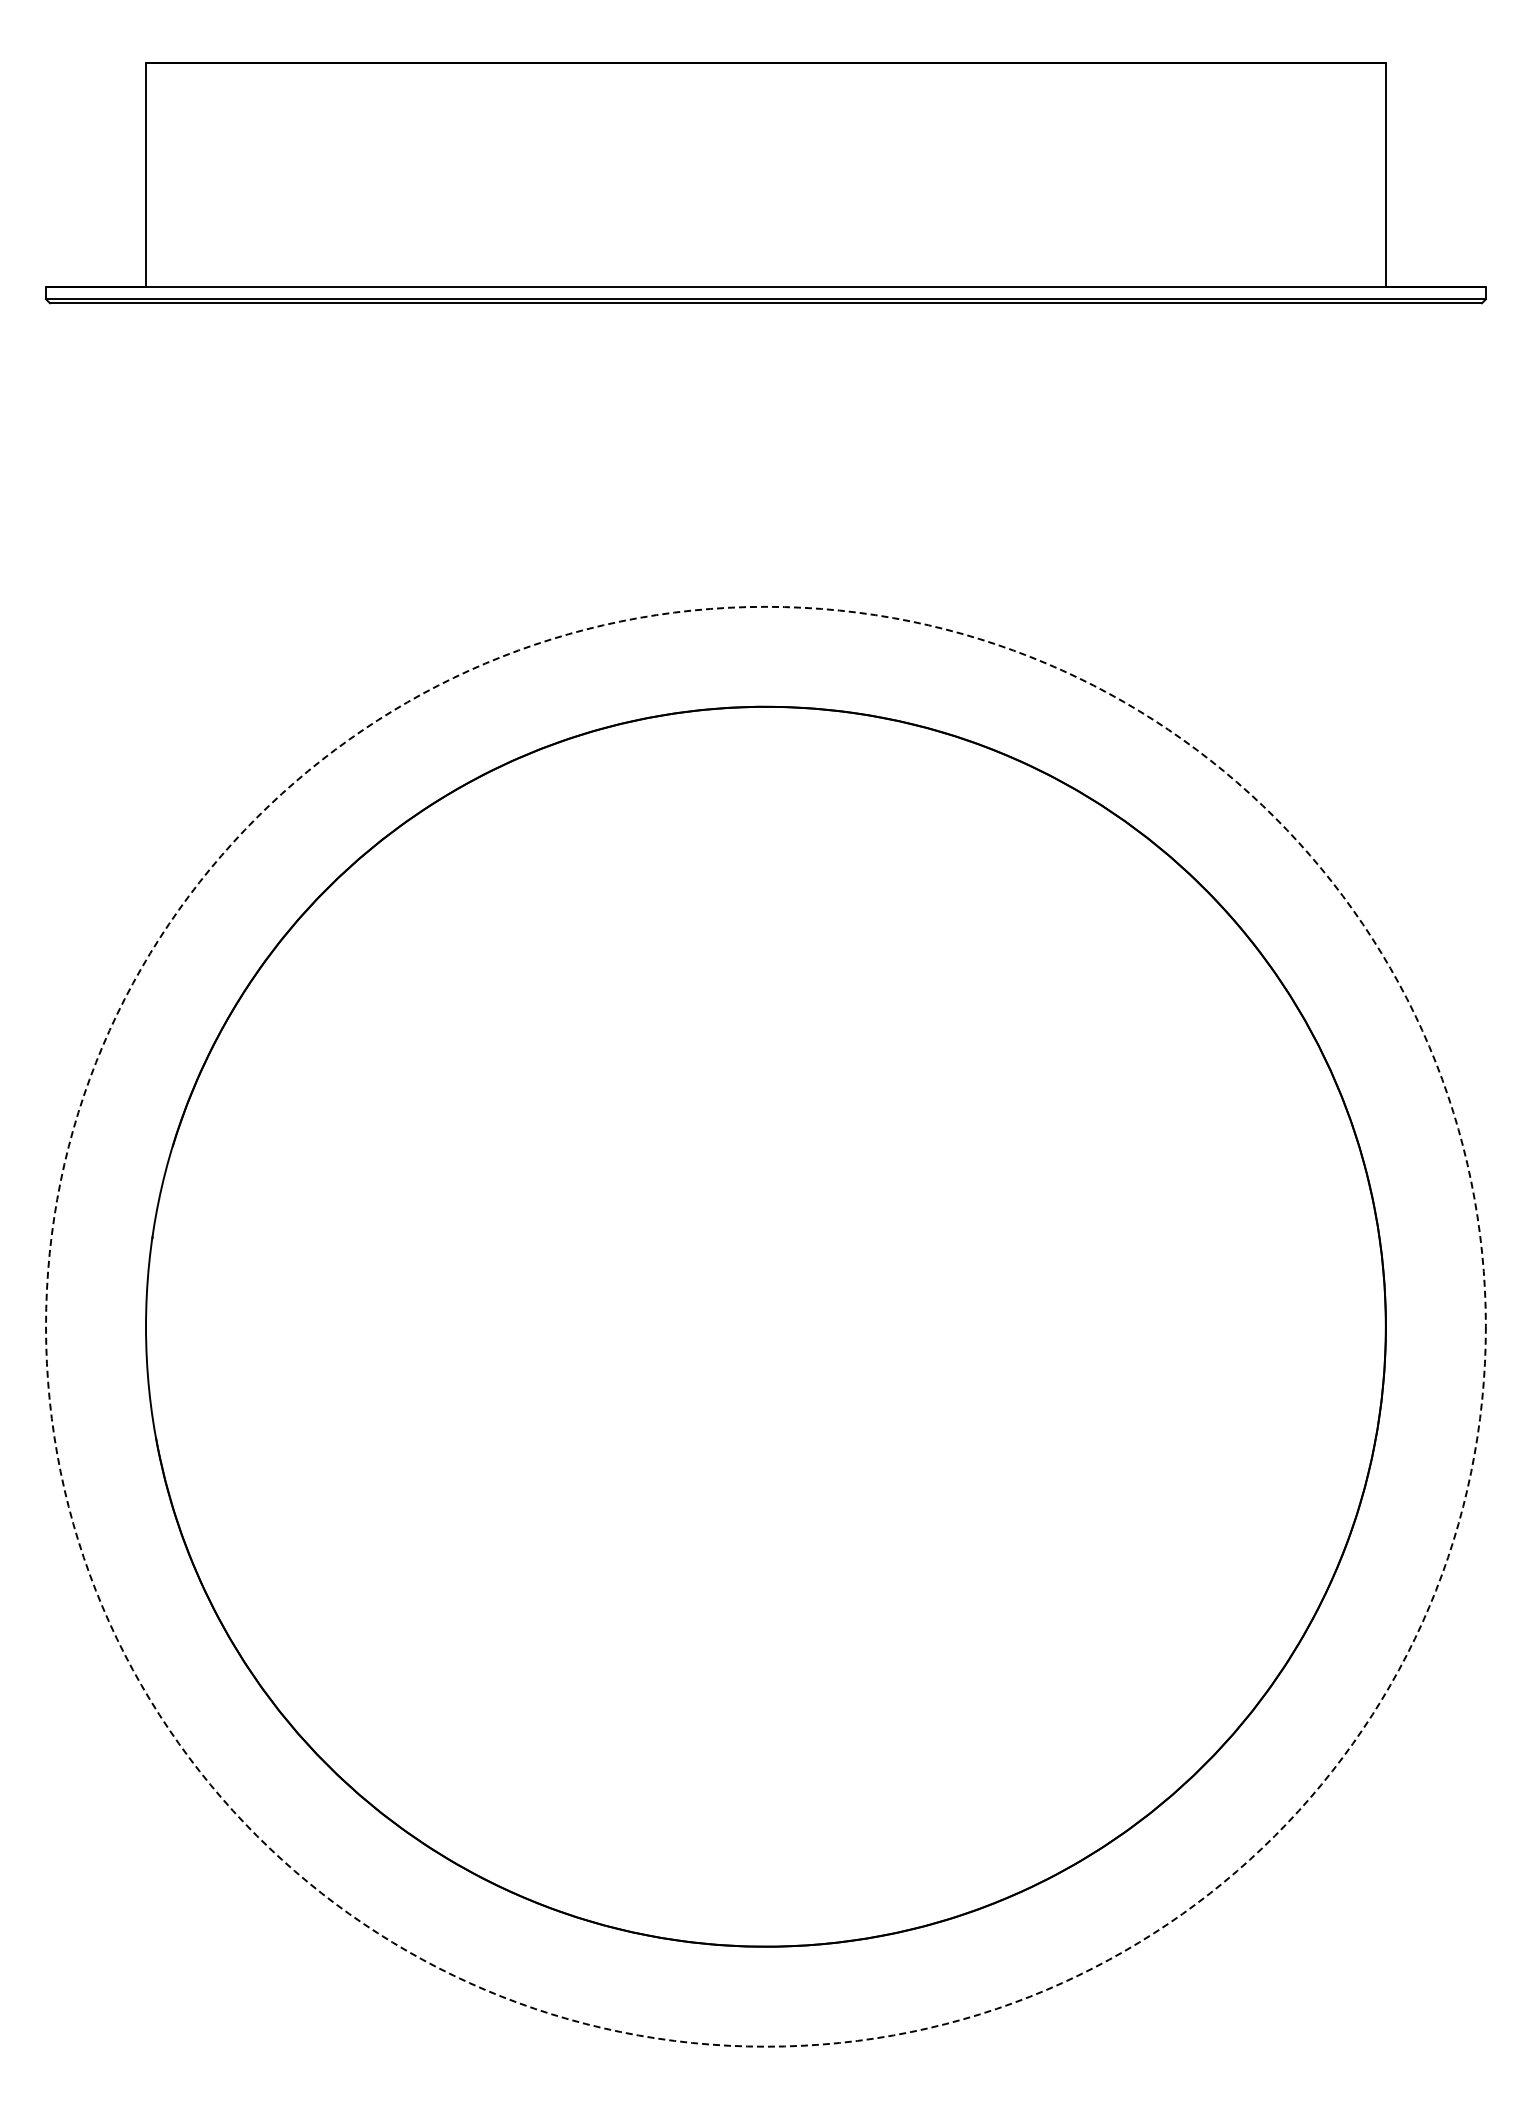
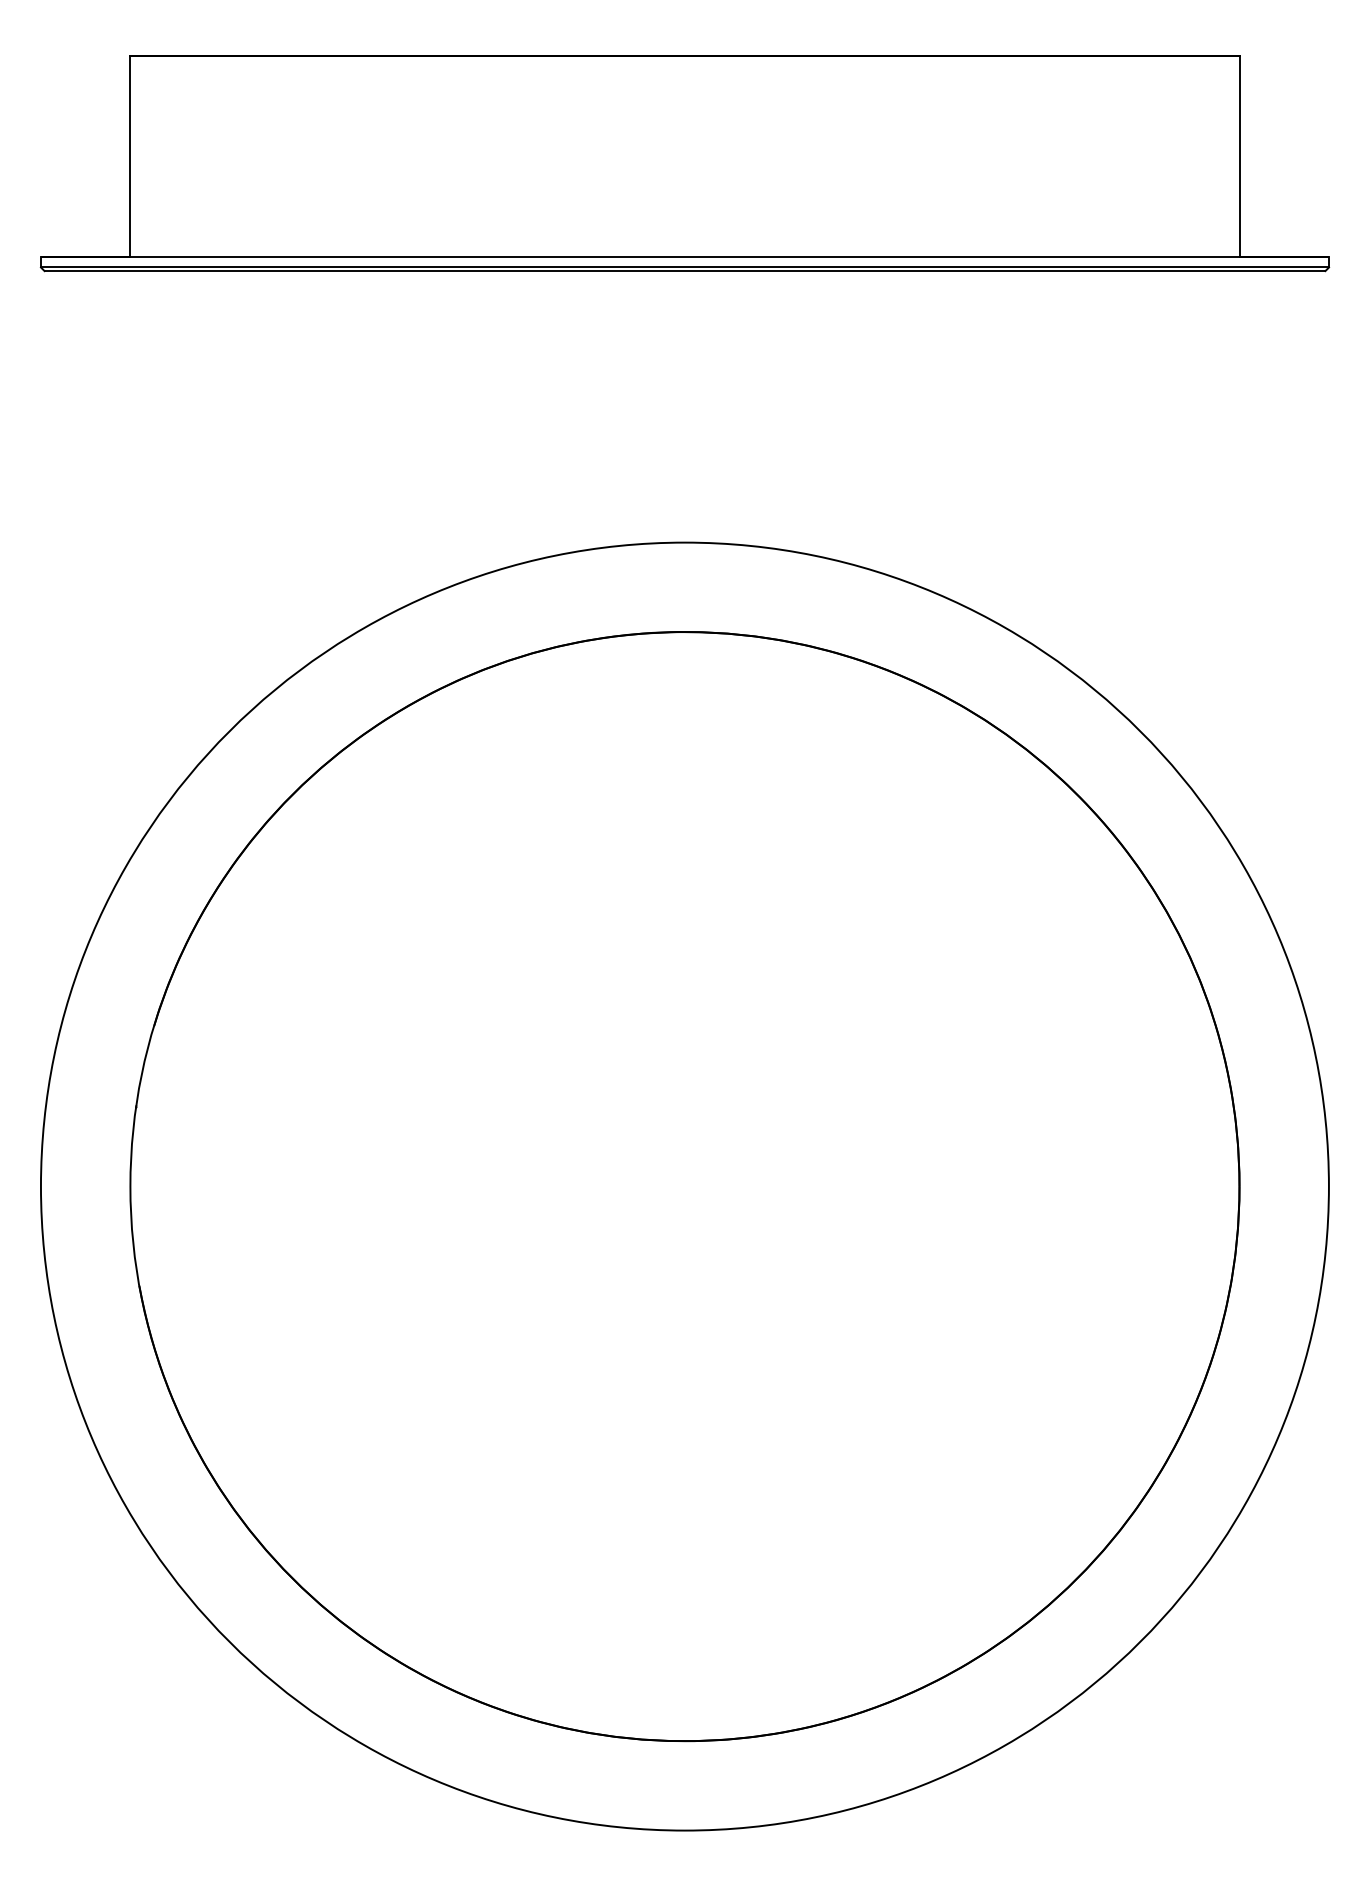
circle: (765, 1326) -> (684, 1186), dashed -> solid

